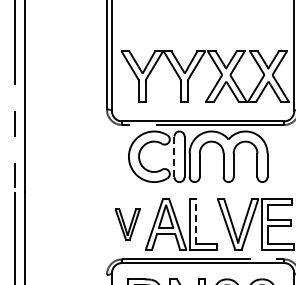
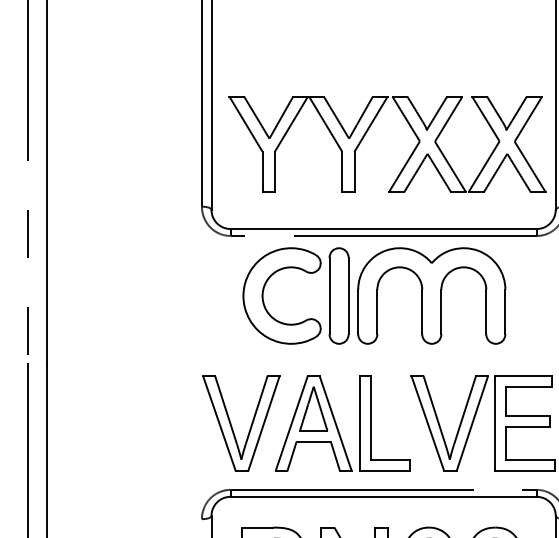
line: (174, 156) -> (329, 295), dashed -> solid
line: (196, 220) -> (371, 416), dashed -> solid
part: (127, 224) -> (240, 423), size x1.67

